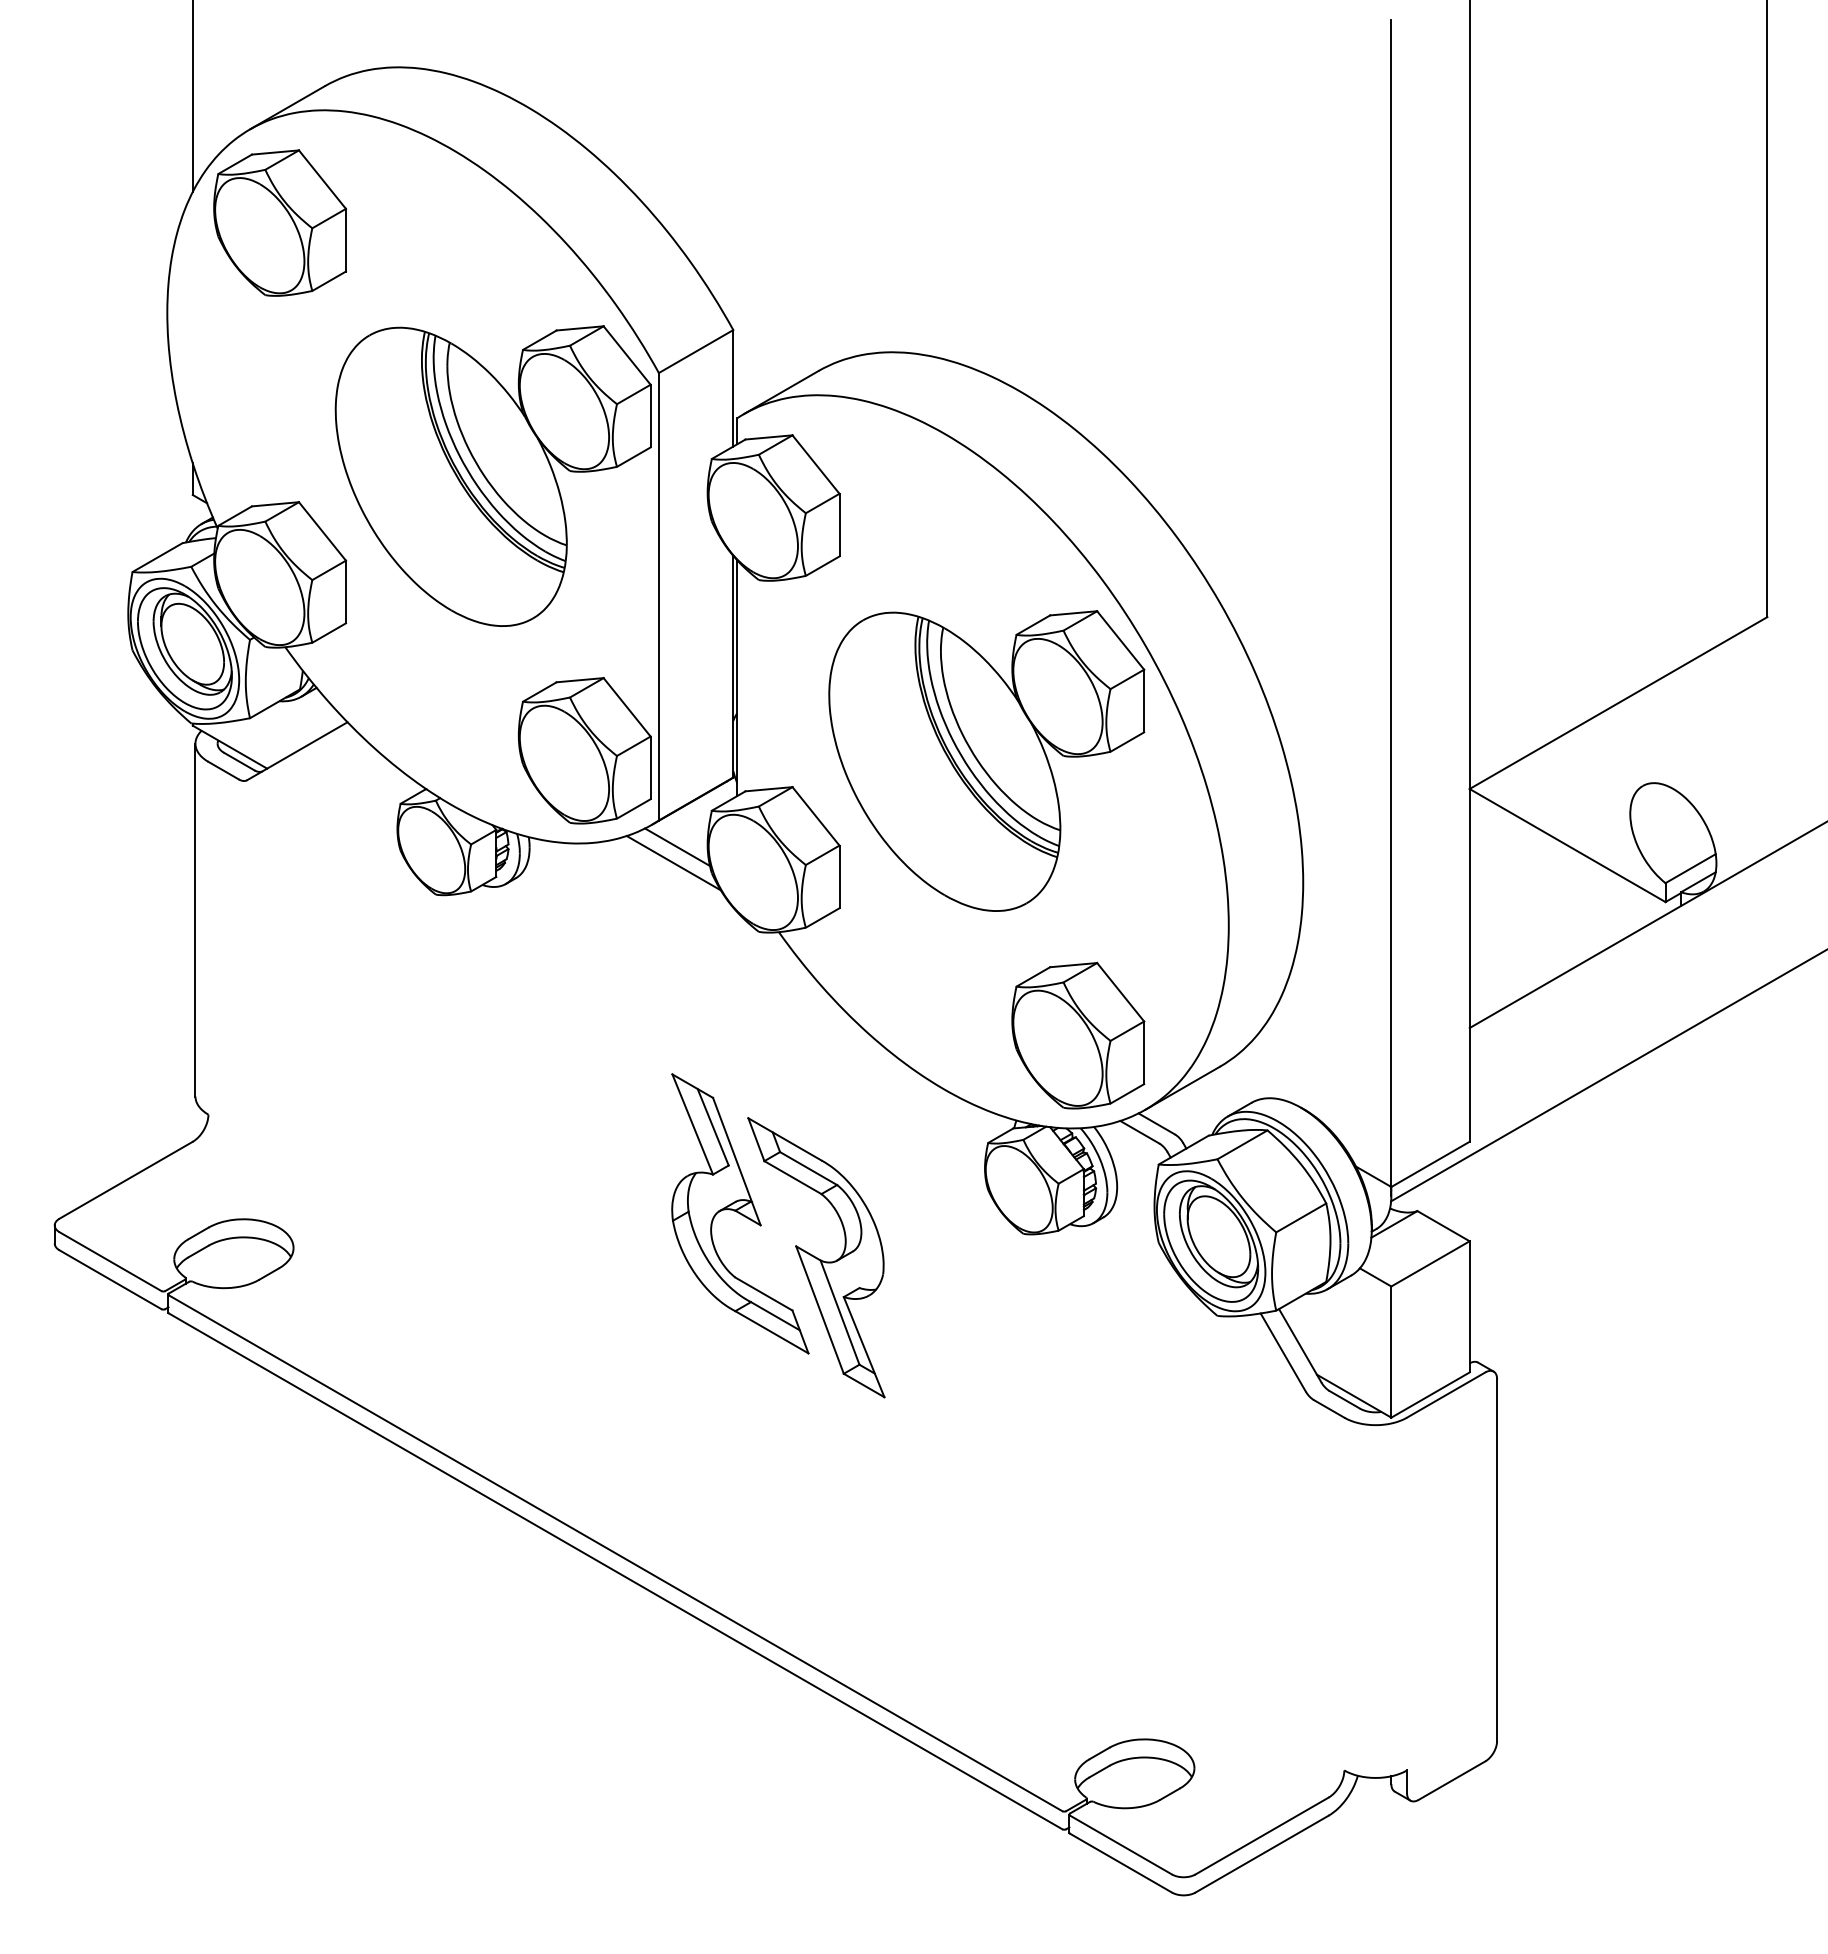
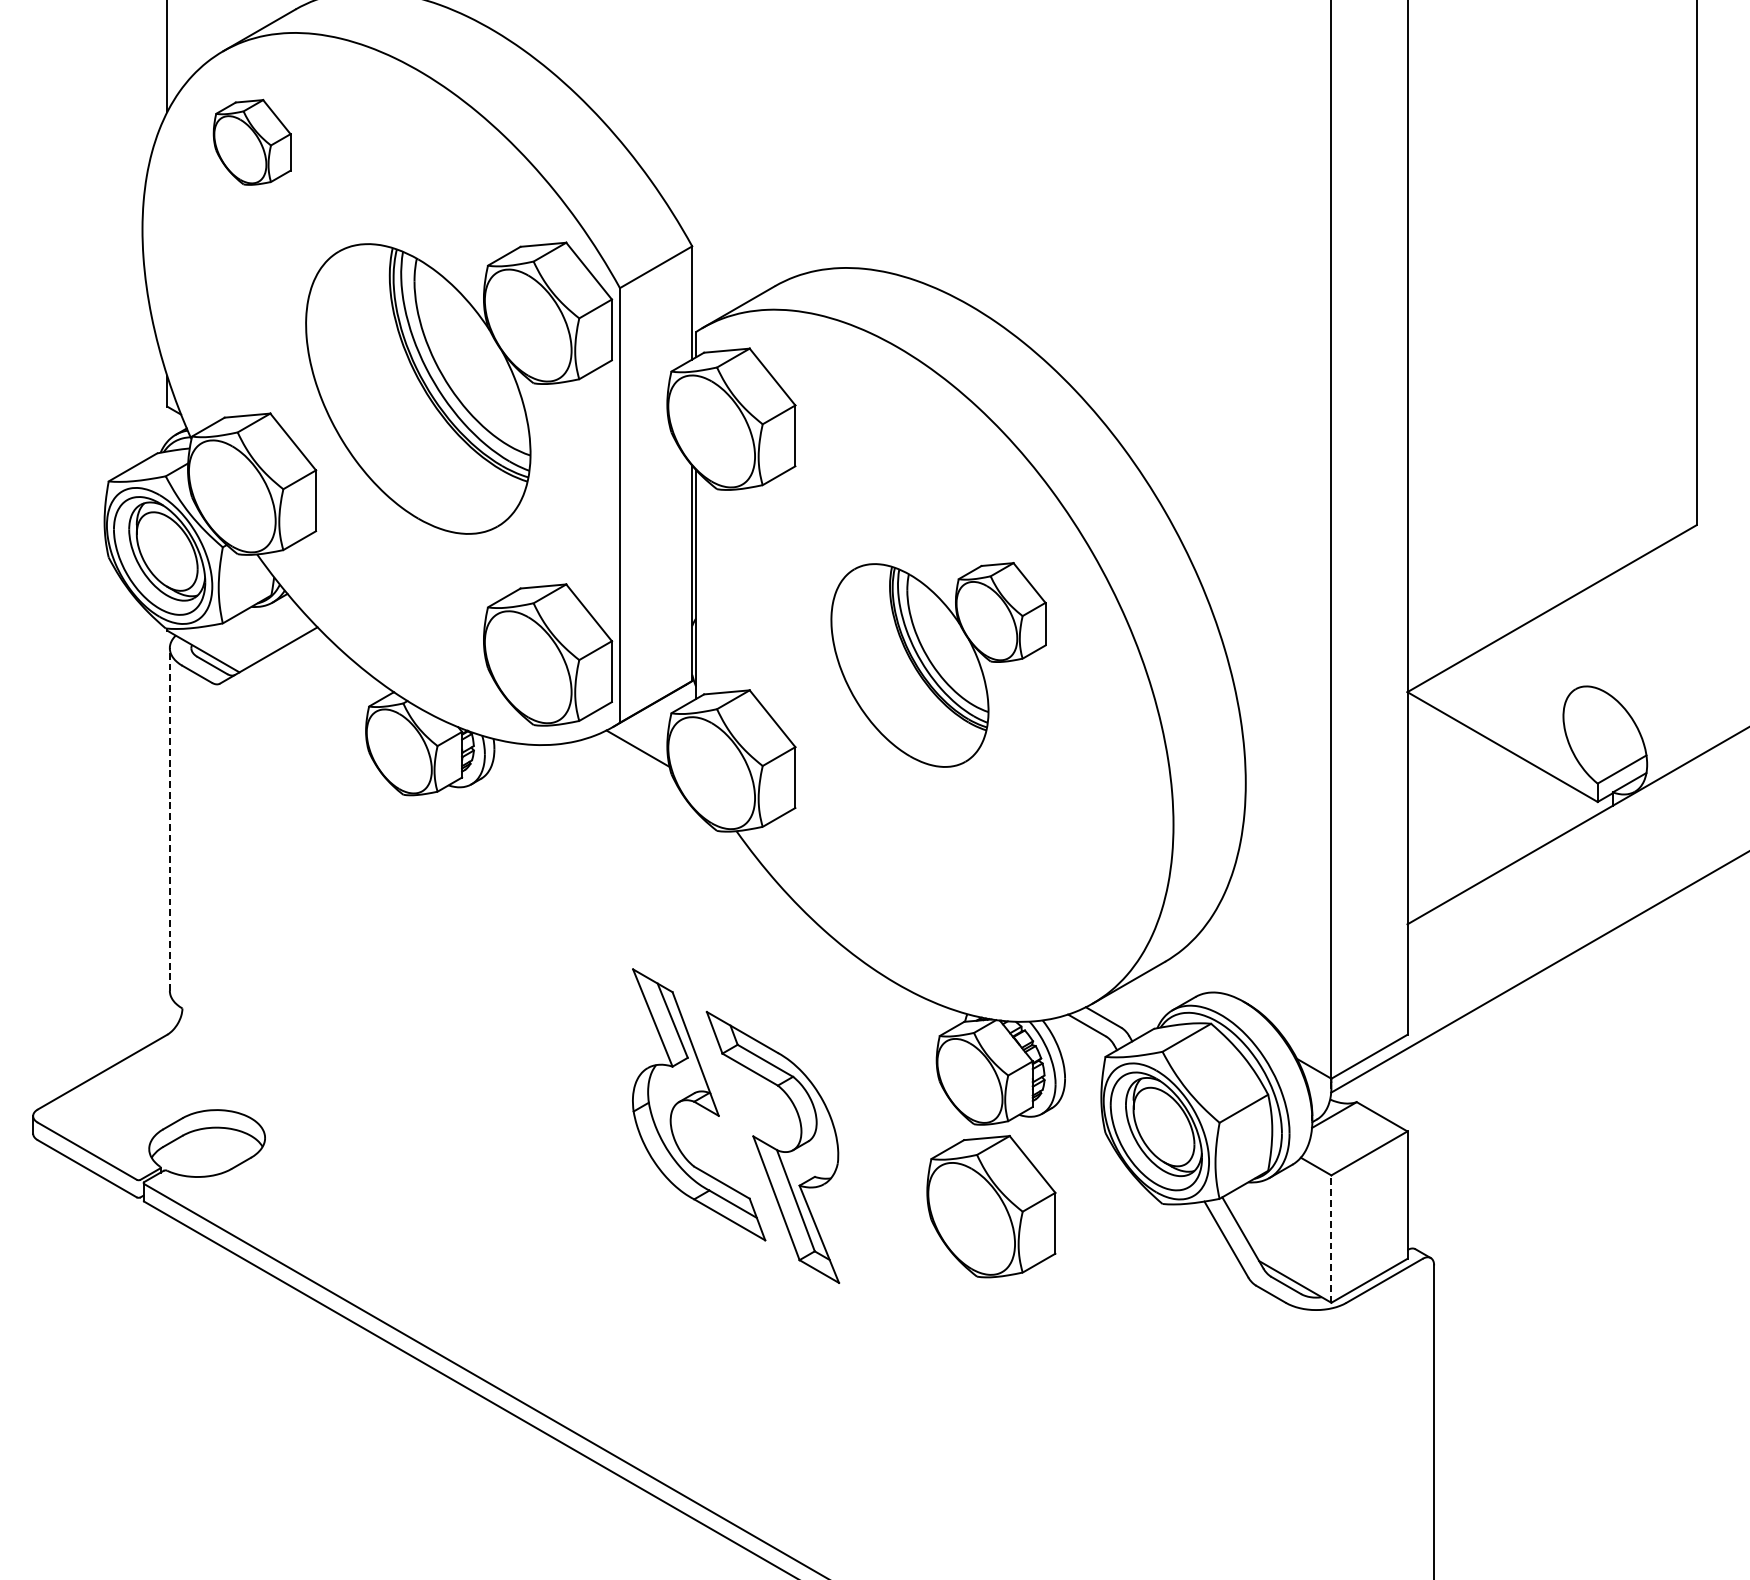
part: (280, 222) -> (252, 141), size x0.6
part: (986, 760) -> (938, 664), size x0.7
line: (673, 863) -> (634, 764), removed
line: (195, 919) -> (169, 818), solid -> dashed
part: (1078, 1035) -> (991, 1206), moved
line: (1391, 1352) -> (1331, 1239), solid -> dashed

